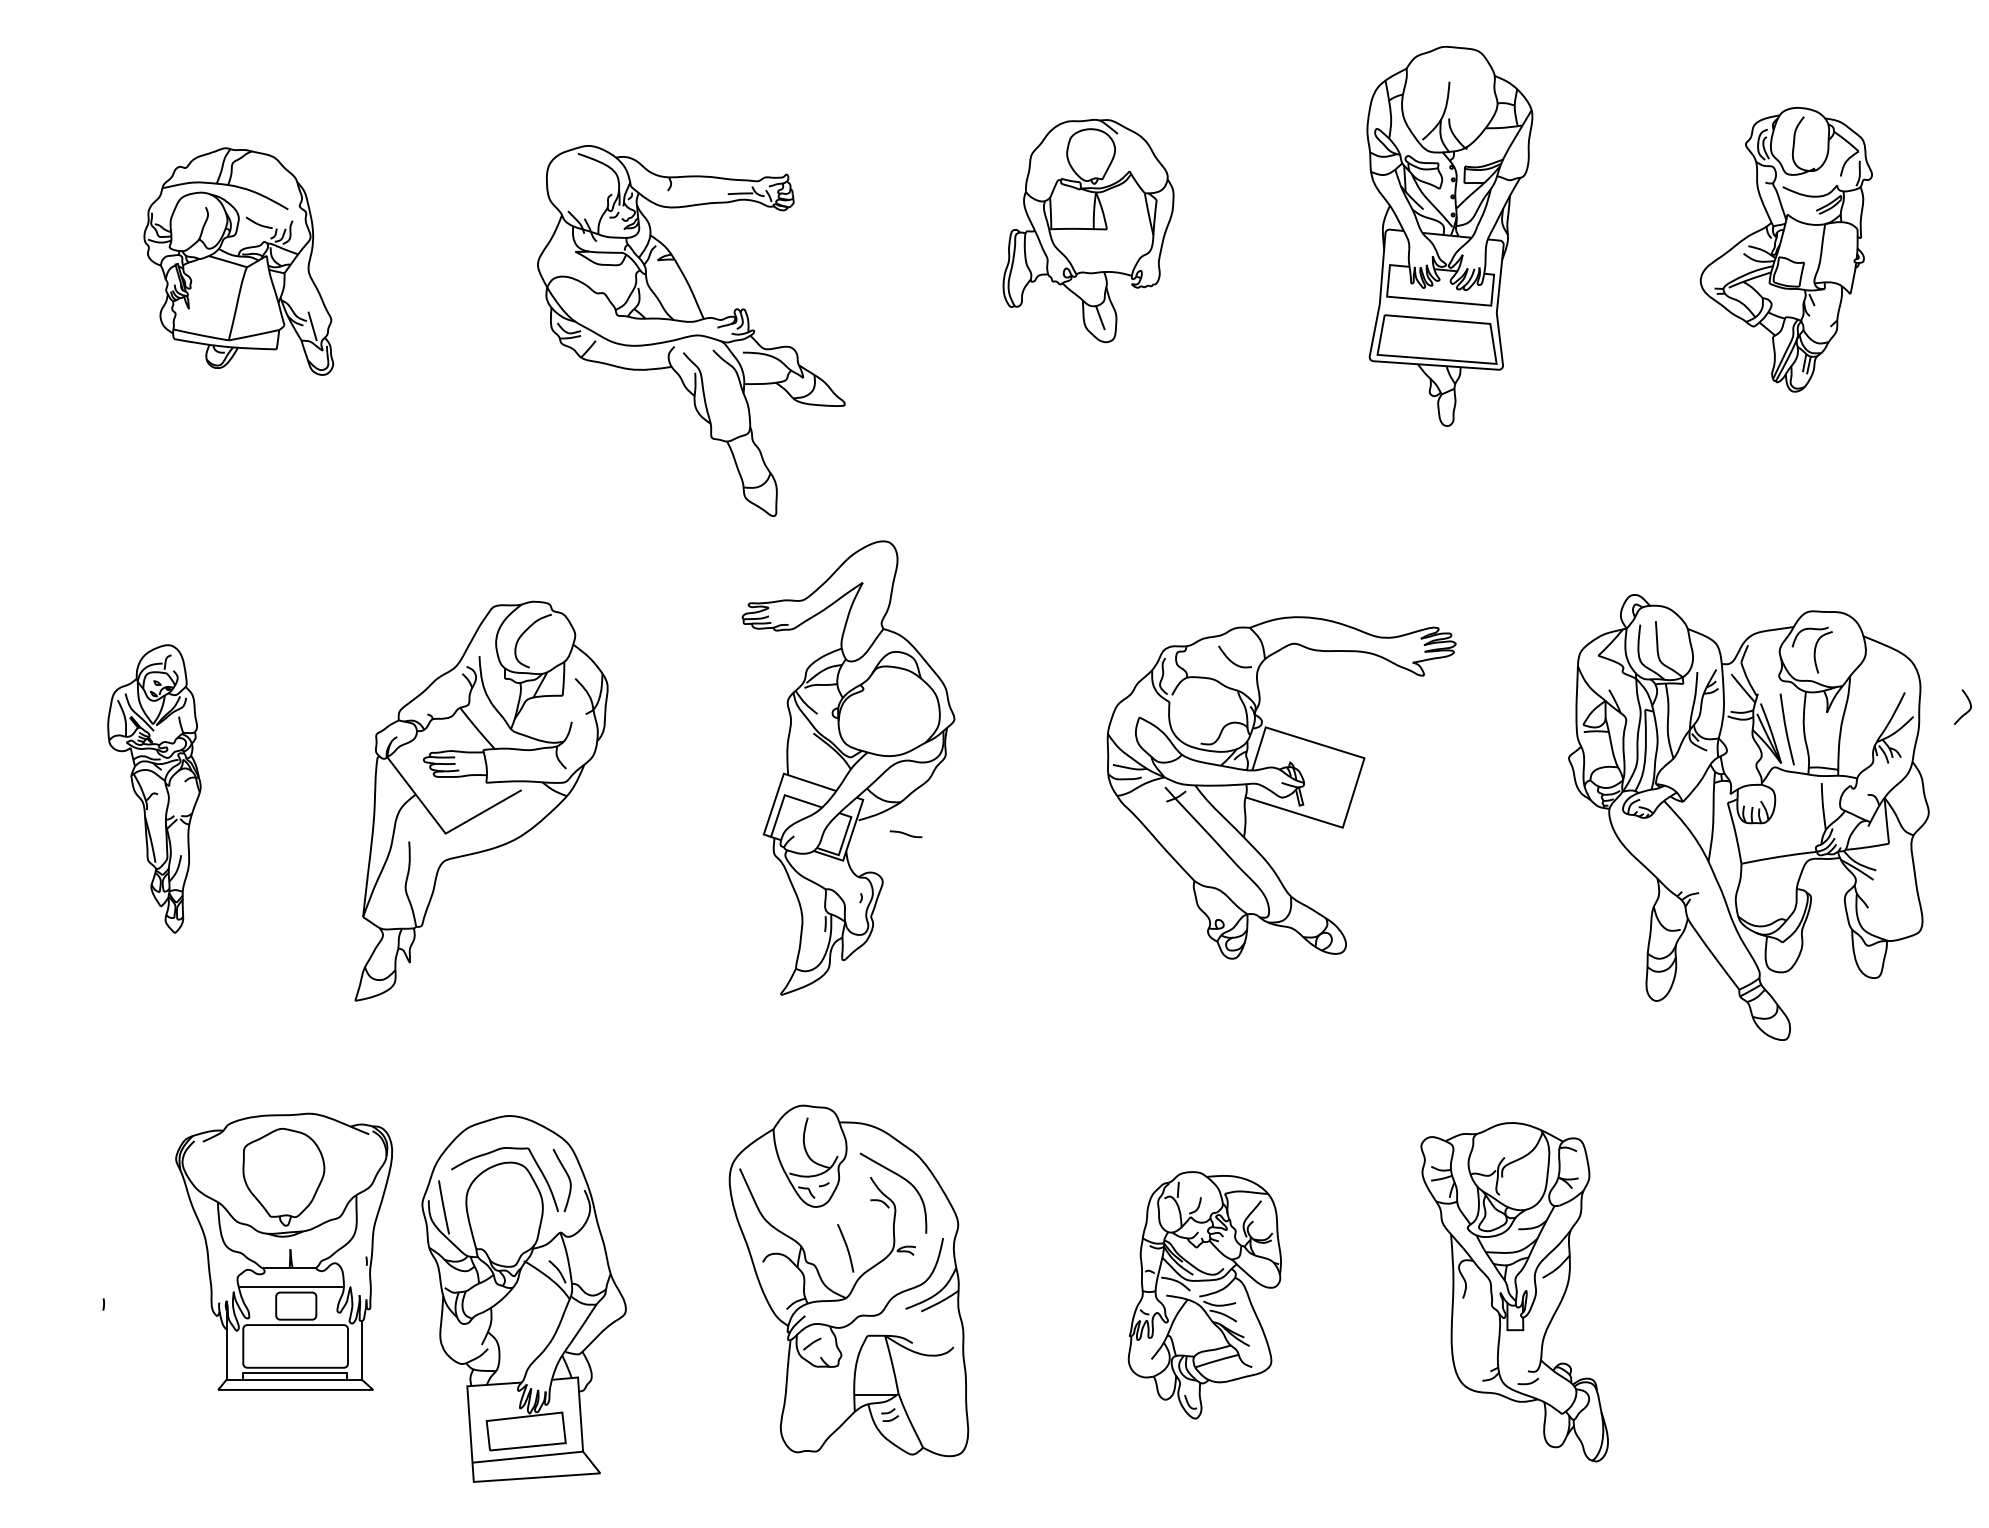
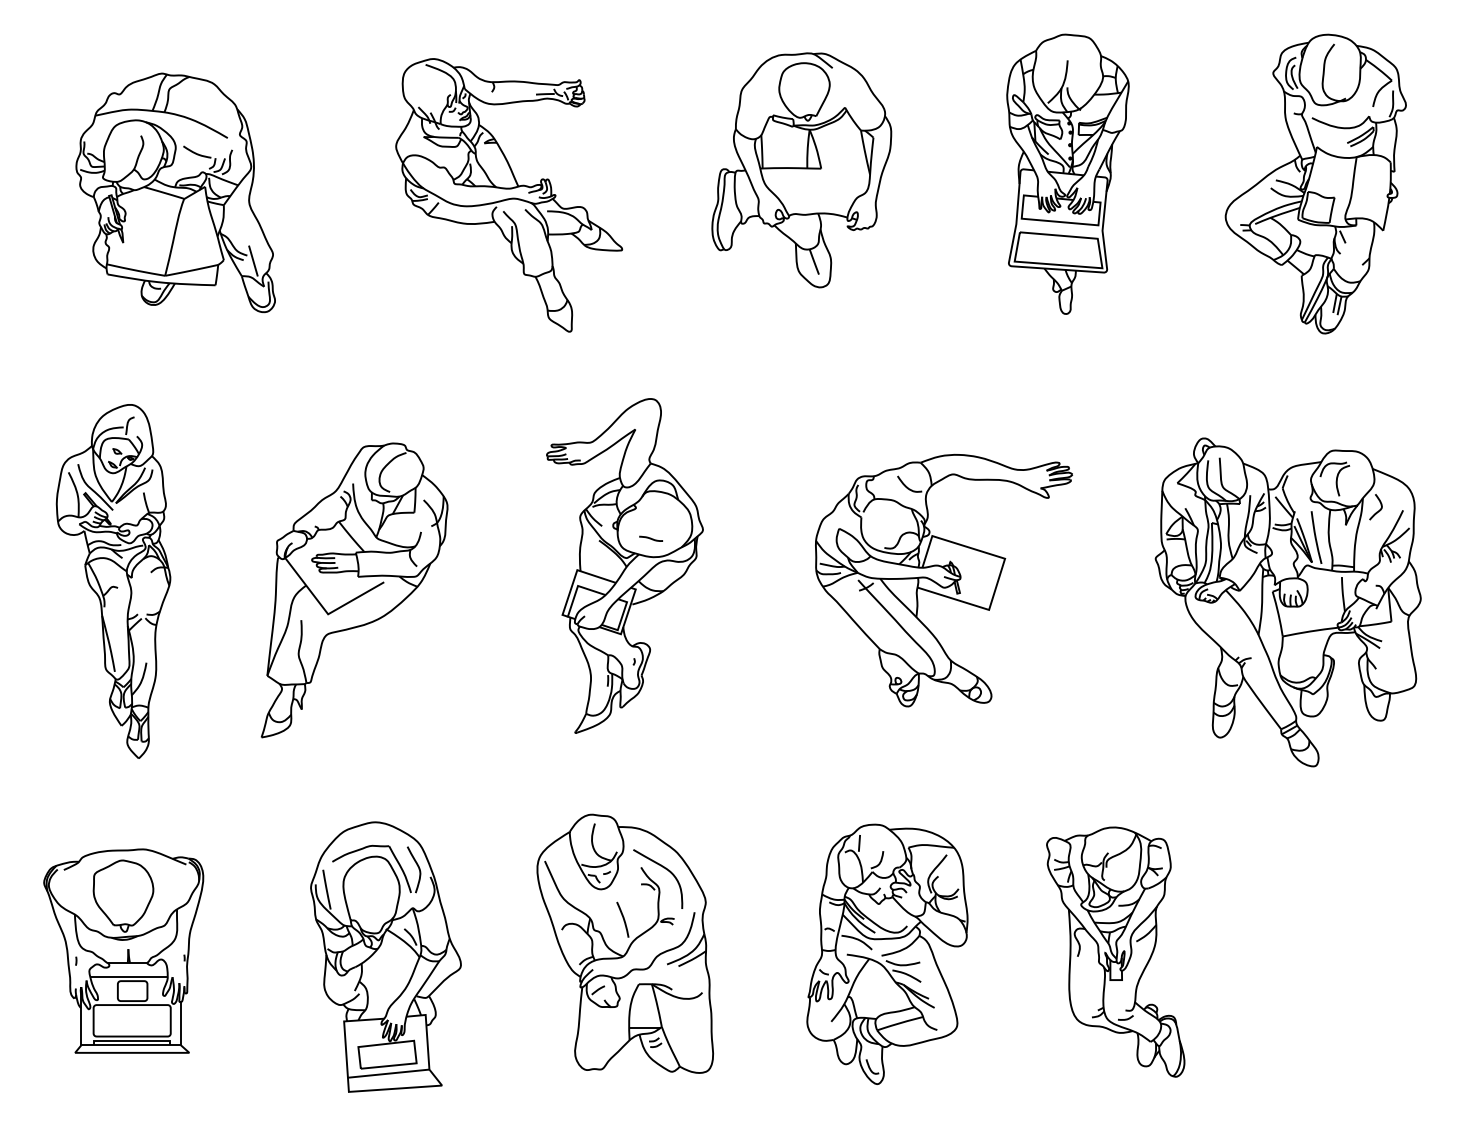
part: (1088, 230) -> (801, 169), size x1.43
part: (1786, 249) -> (1315, 183), size x1.43
part: (238, 261) -> (175, 192), size x1.43
part: (691, 330) -> (509, 195), moved
curve: (1966, 711) -> (1378, 510), moved
part: (154, 788) -> (113, 581), size x1.67
curve: (905, 834) -> (650, 539), moved
part: (283, 1251) -> (123, 950), moved
part: (1204, 1295) -> (887, 954), size x1.43

